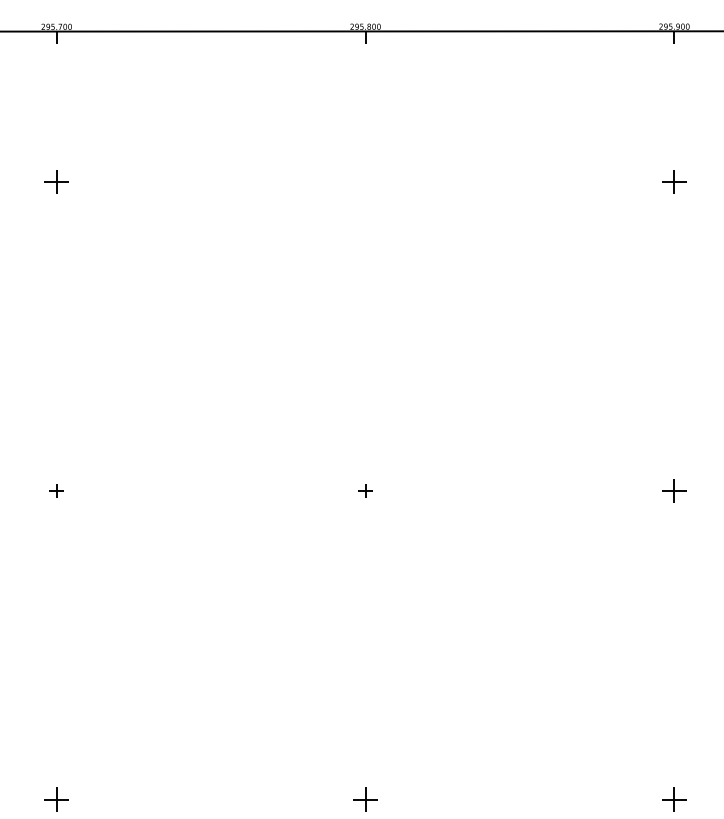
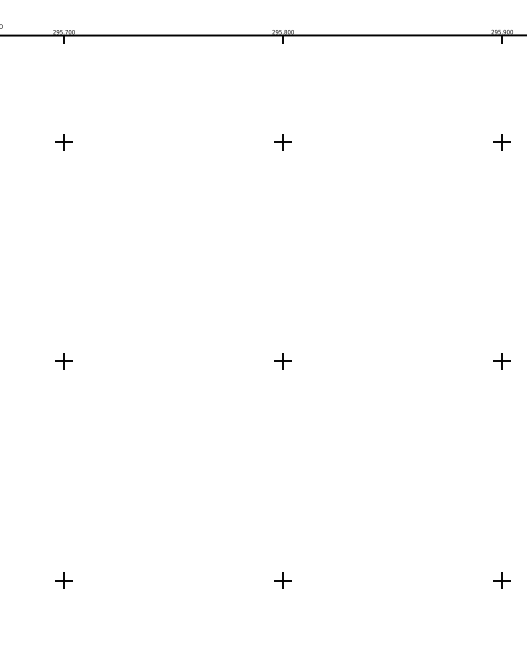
part: (364, 182) -> (282, 142), added
part: (55, 491) -> (63, 361), size x1.67
part: (364, 491) -> (282, 361), size x1.67

